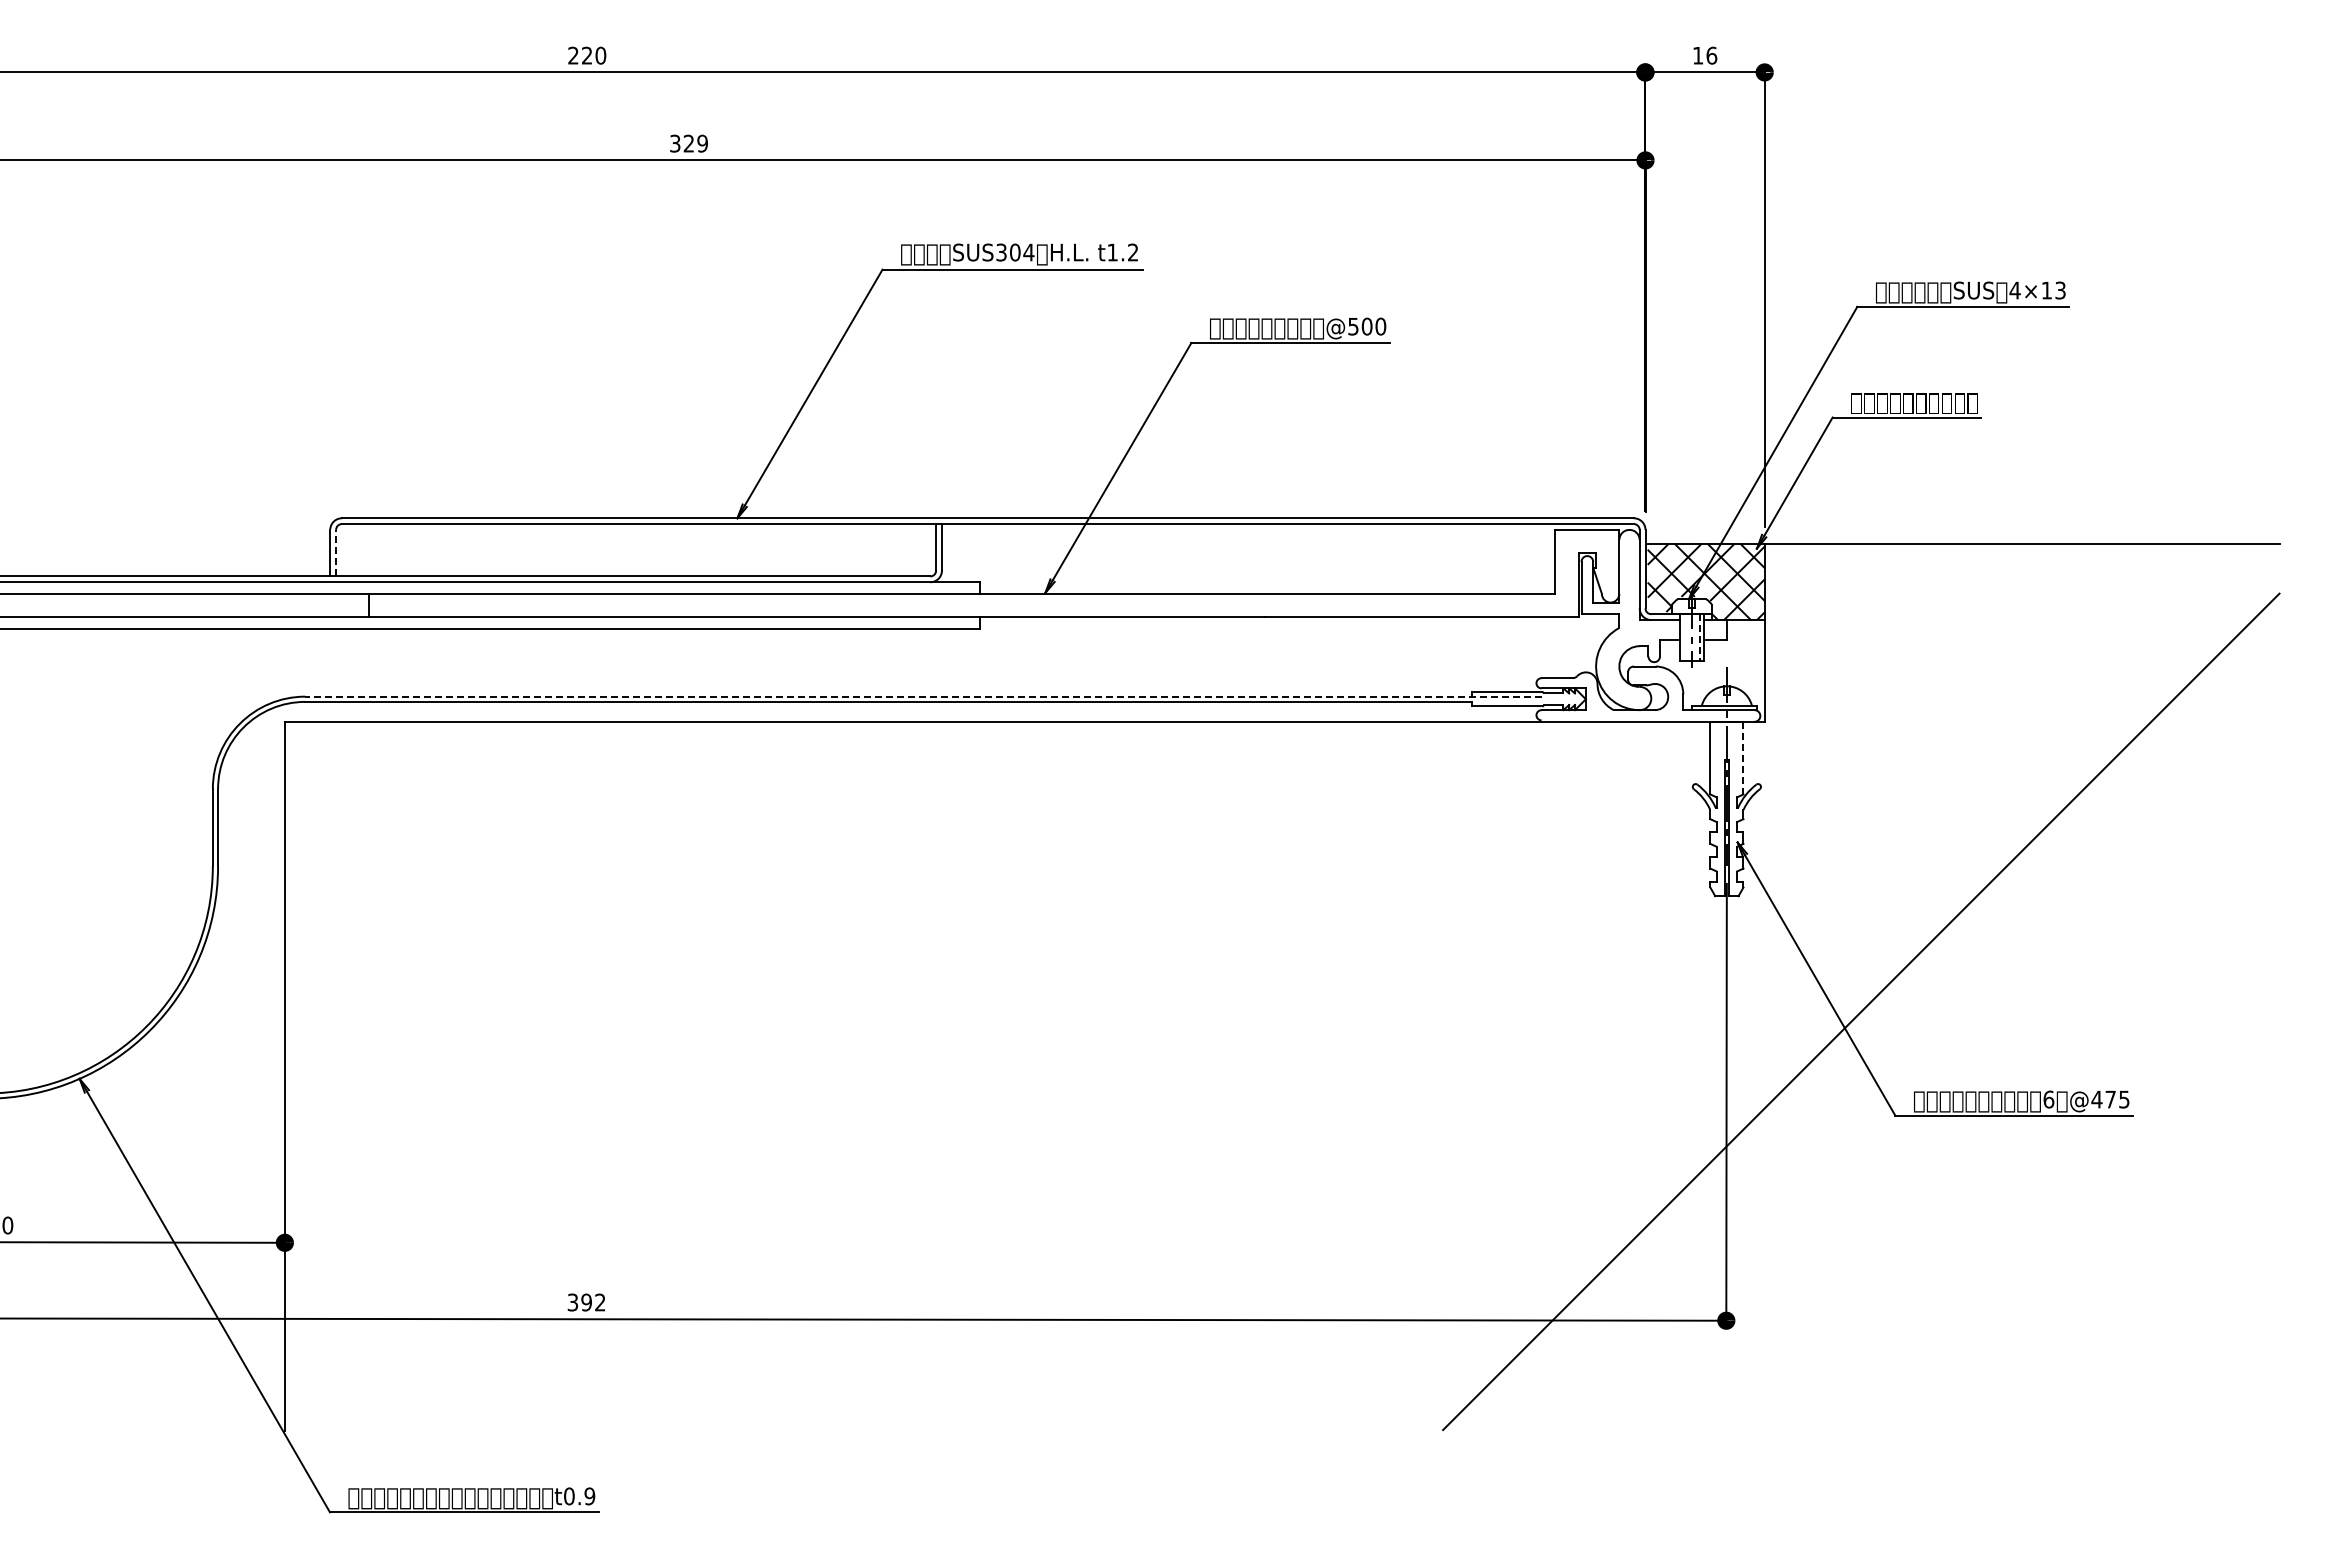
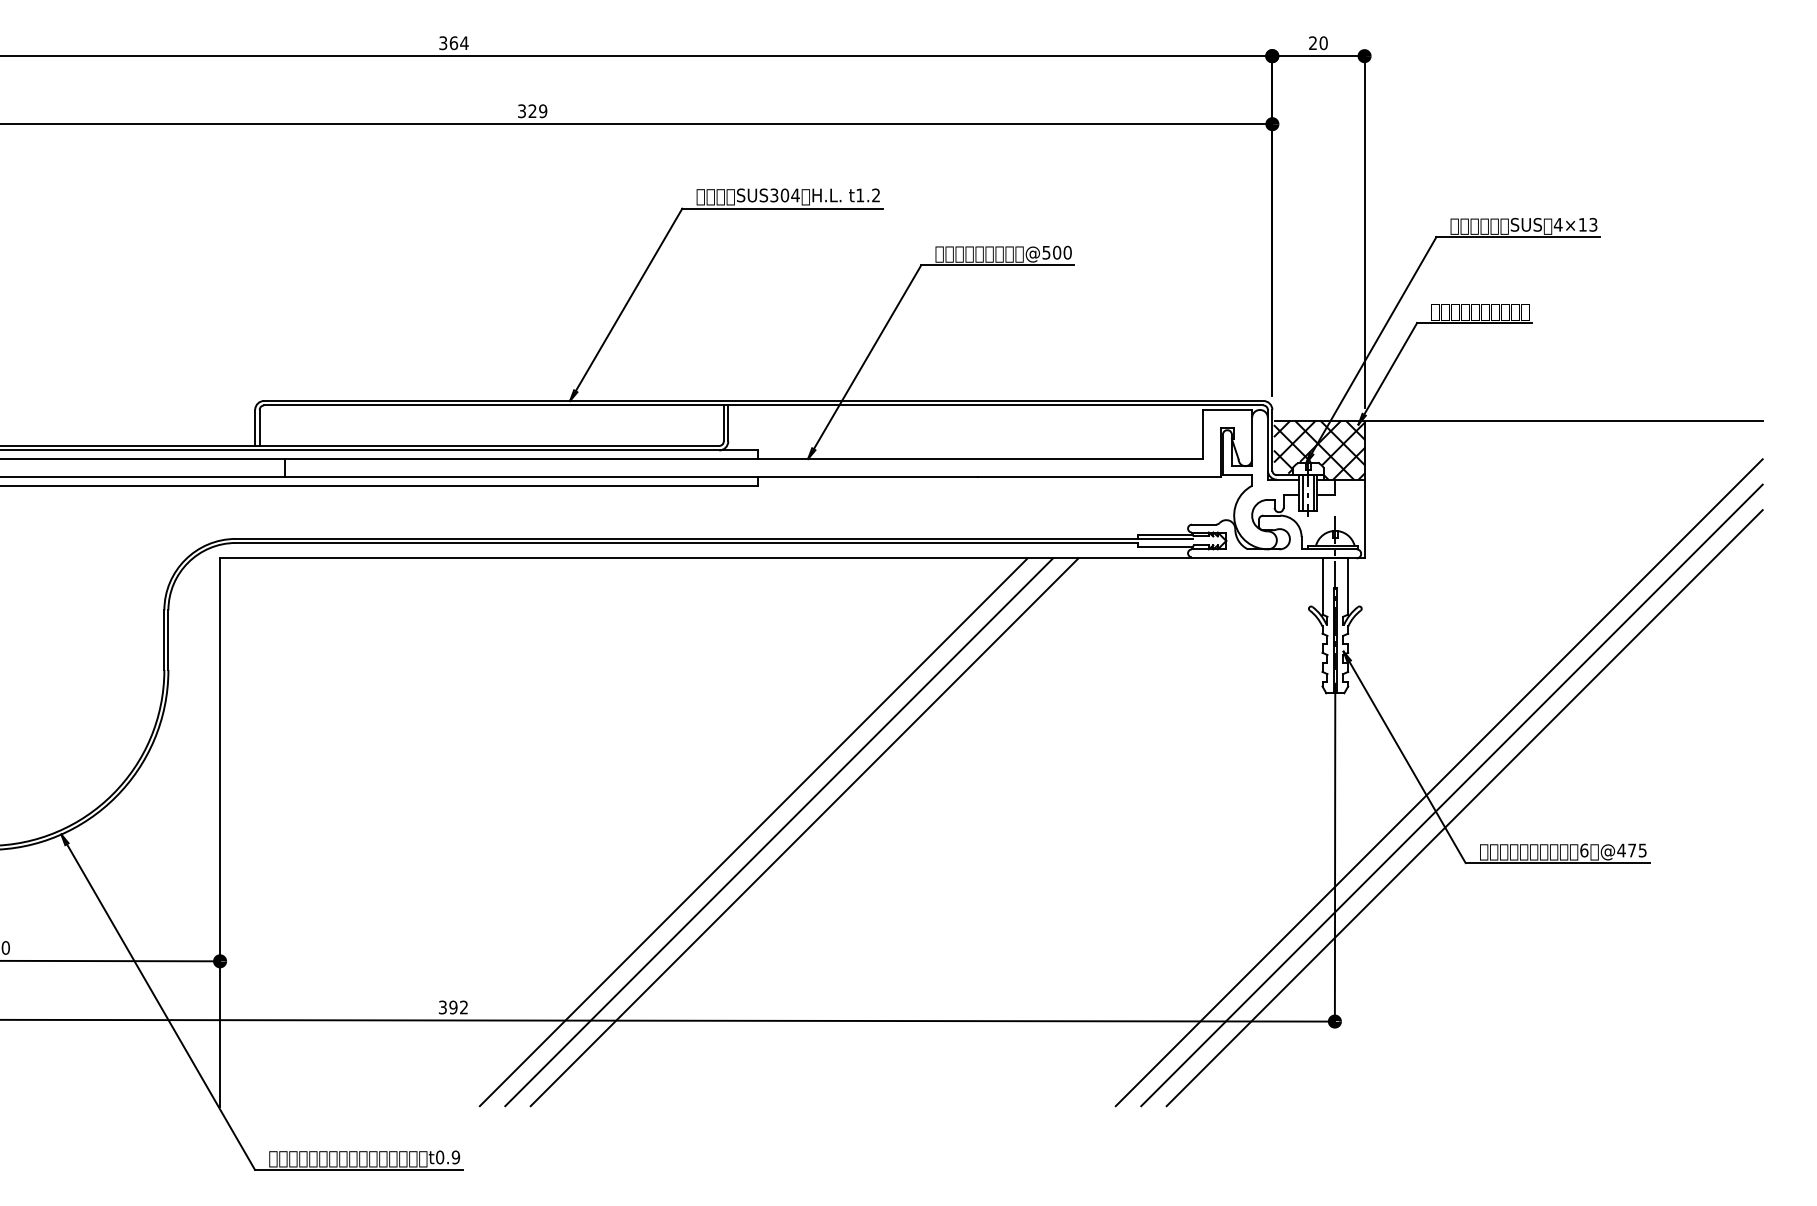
text: (587, 55) -> (454, 43), 220 -> 364
text: (1705, 55) -> (1318, 43), 16 -> 20
line: (336, 552) -> (260, 427), dashed -> solid
line: (1684, 637) -> (1302, 493), added
line: (1699, 637) -> (1314, 493), dashed -> solid
line: (923, 696) -> (713, 538), dashed -> solid
line: (1743, 758) -> (1348, 586), dashed -> solid
line: (1877, 1028) -> (1451, 795), added
line: (1893, 1044) -> (1464, 807), added
line: (974, 1075) -> (753, 831), added
line: (1007, 1075) -> (778, 831), added
line: (1040, 1075) -> (804, 831), added

